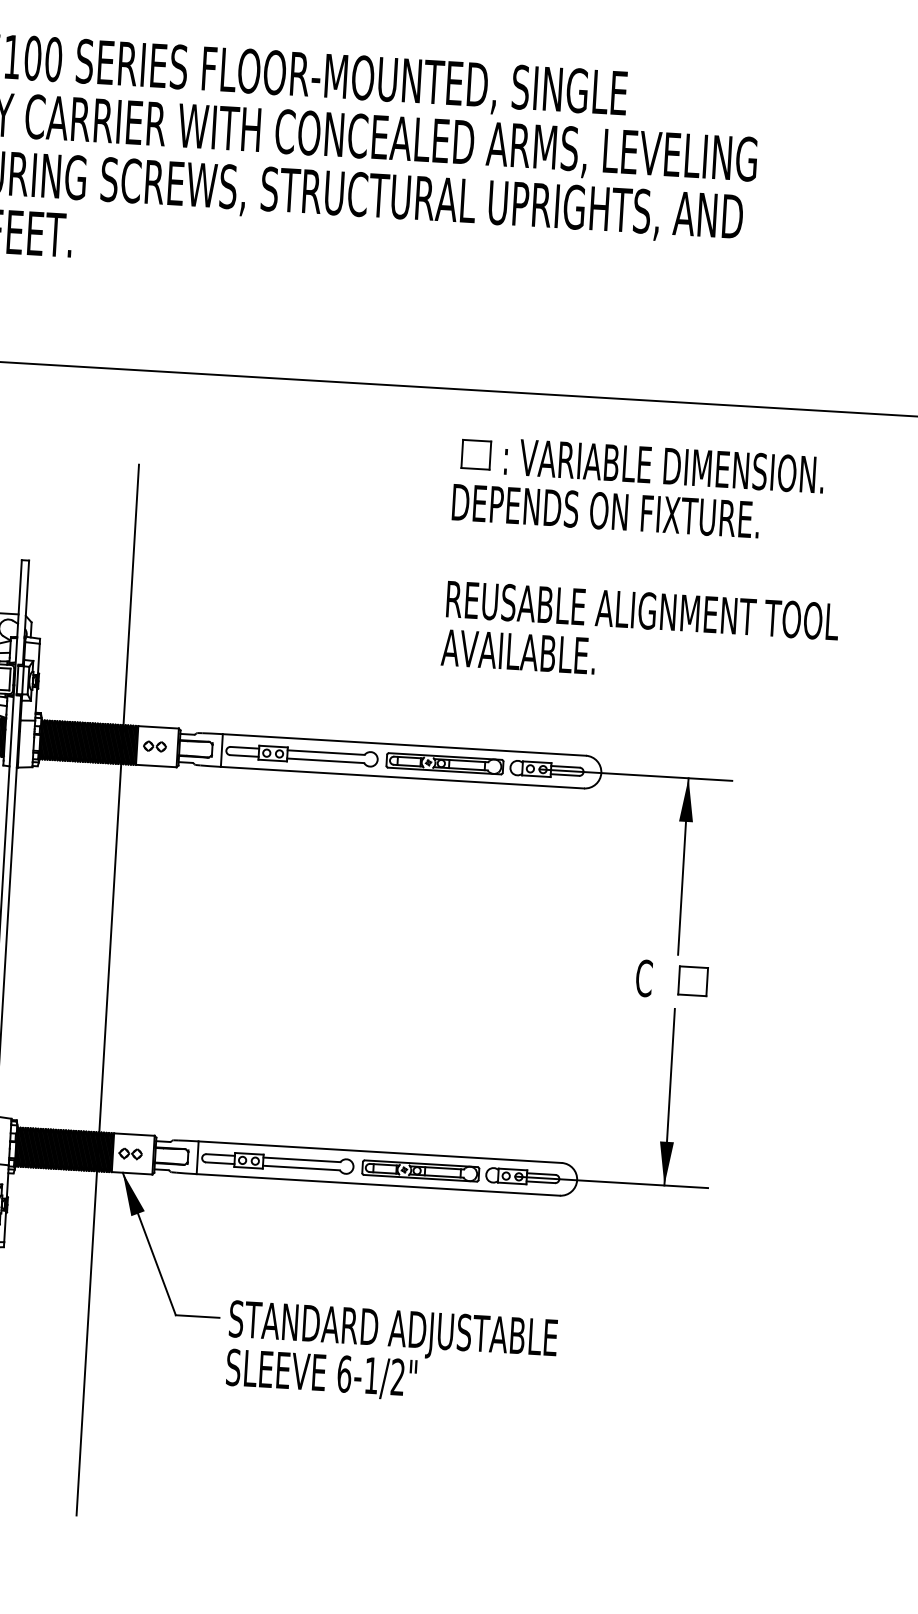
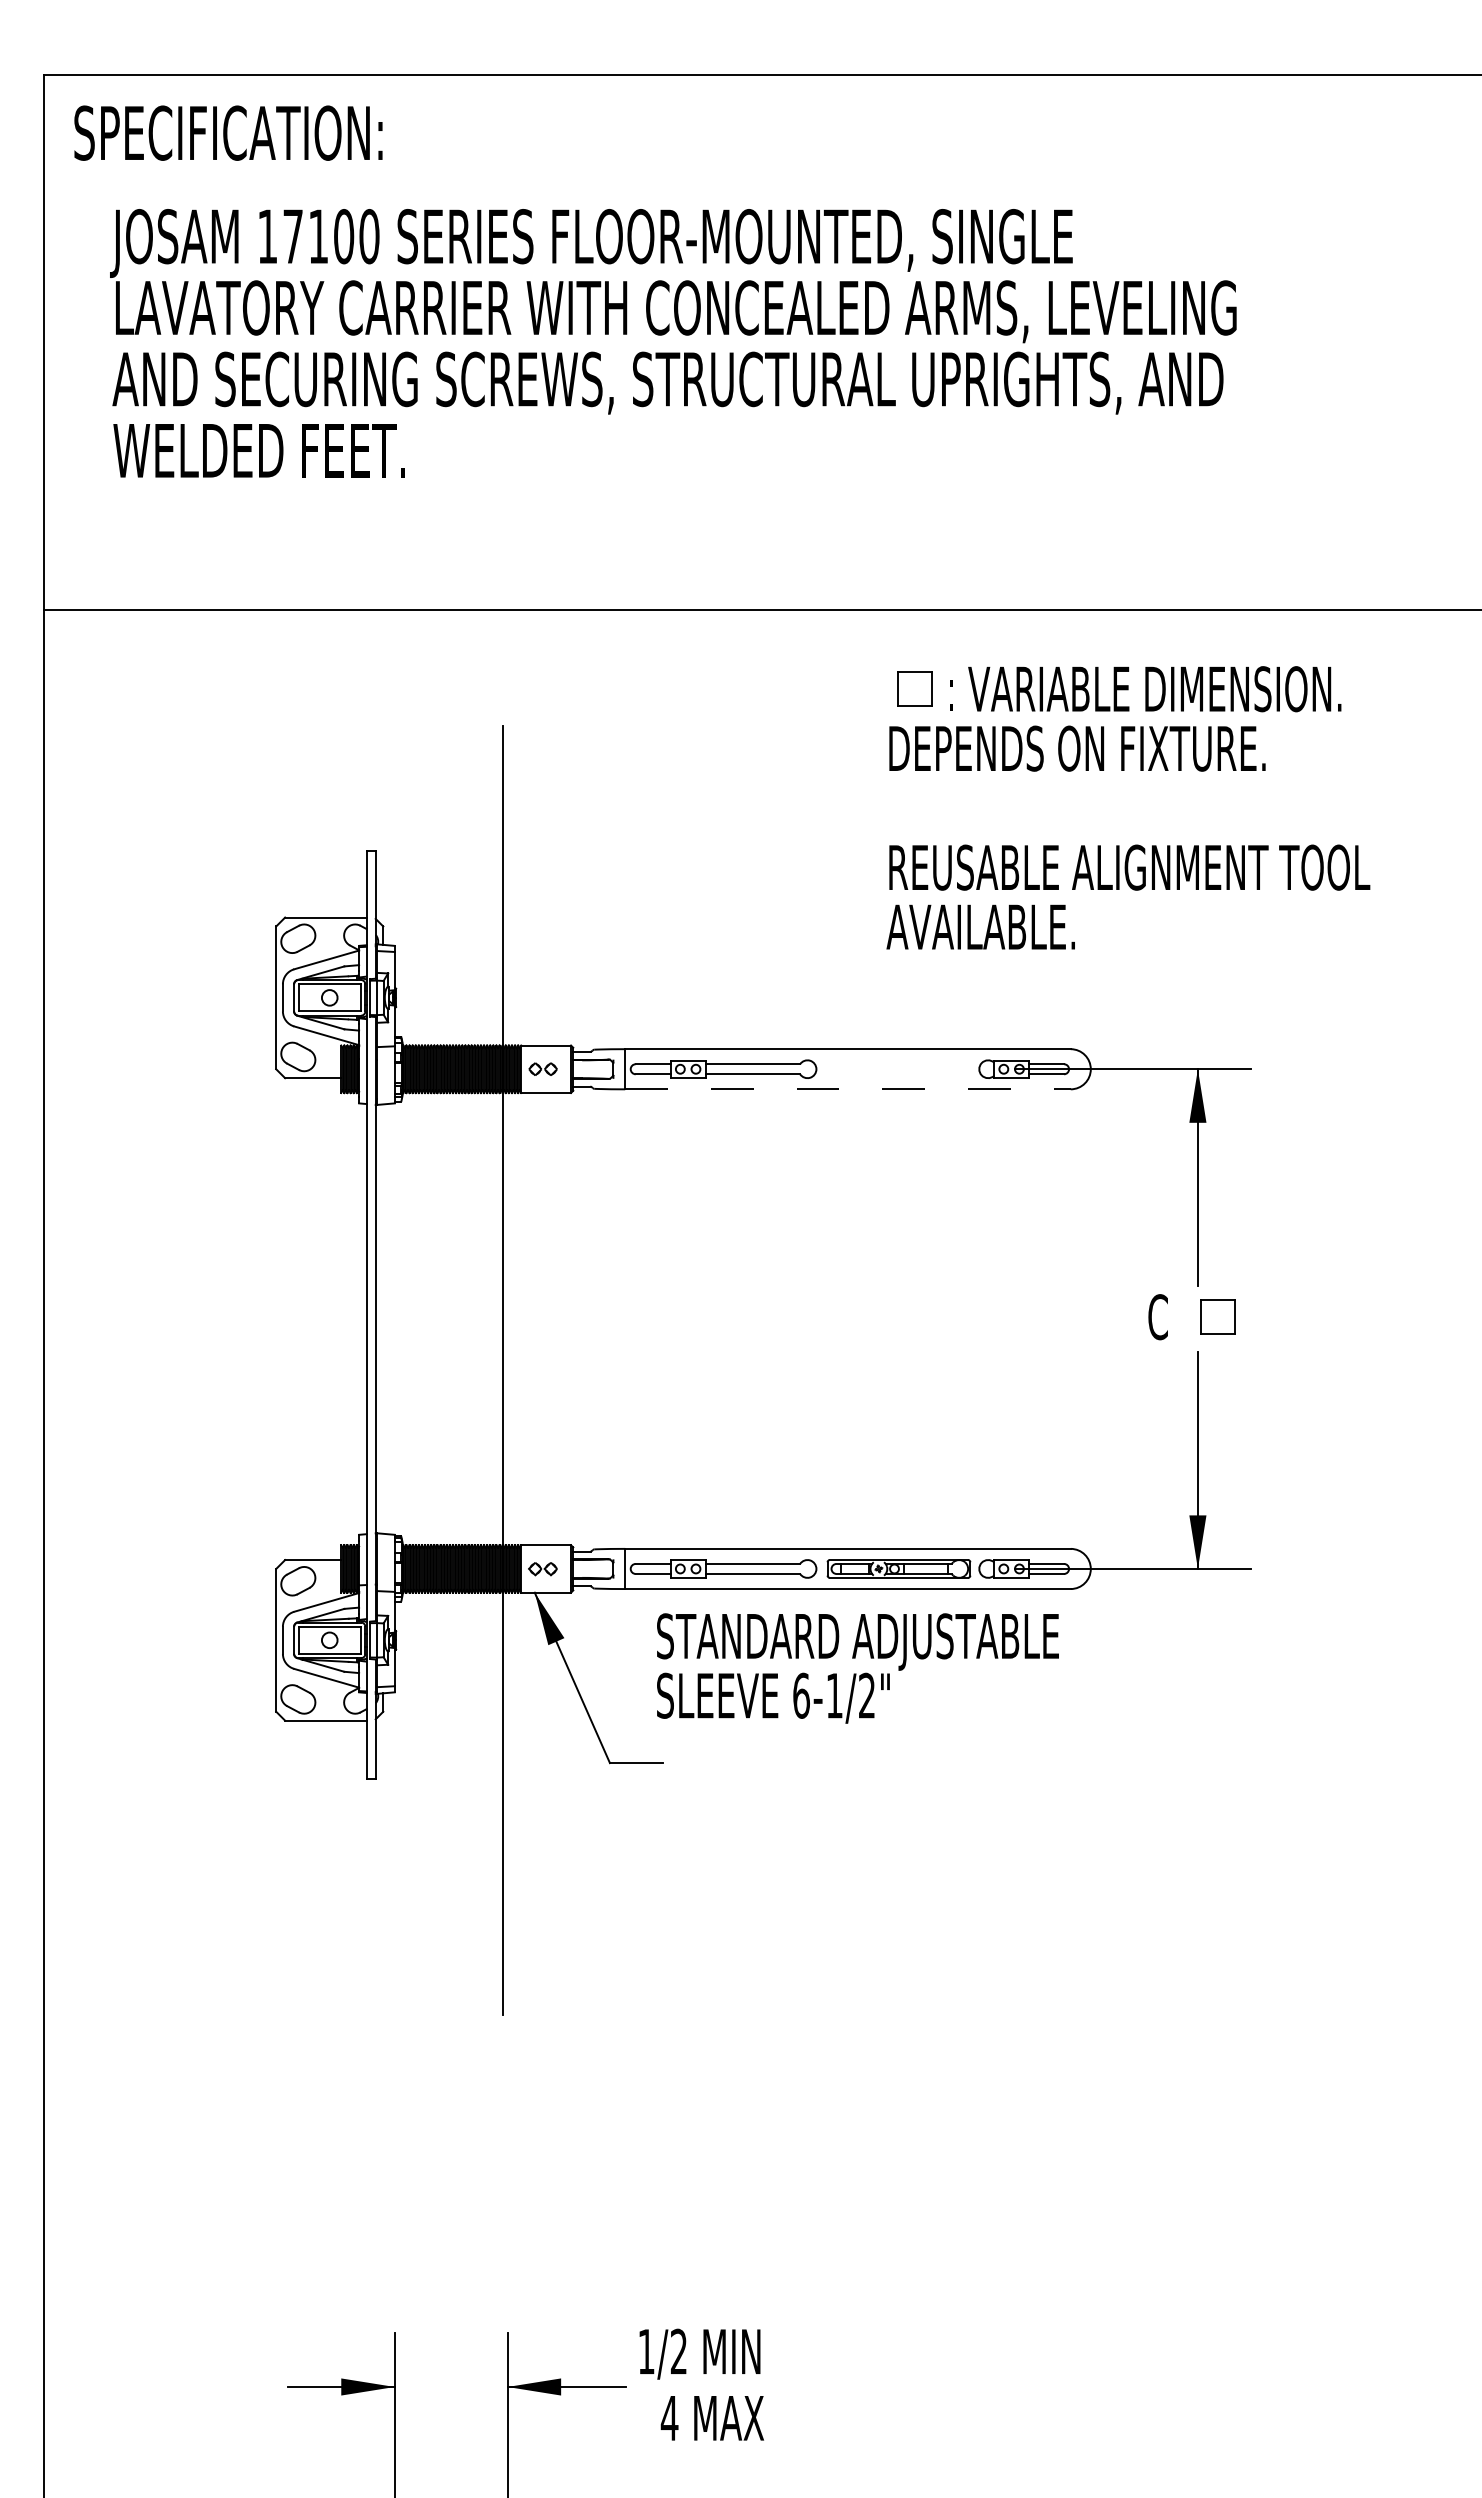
part: (444, 763) -> (898, 1068), removed
line: (402, 777) -> (847, 1089), solid -> dashed
text: (391, 1354) -> (857, 1668), moved

